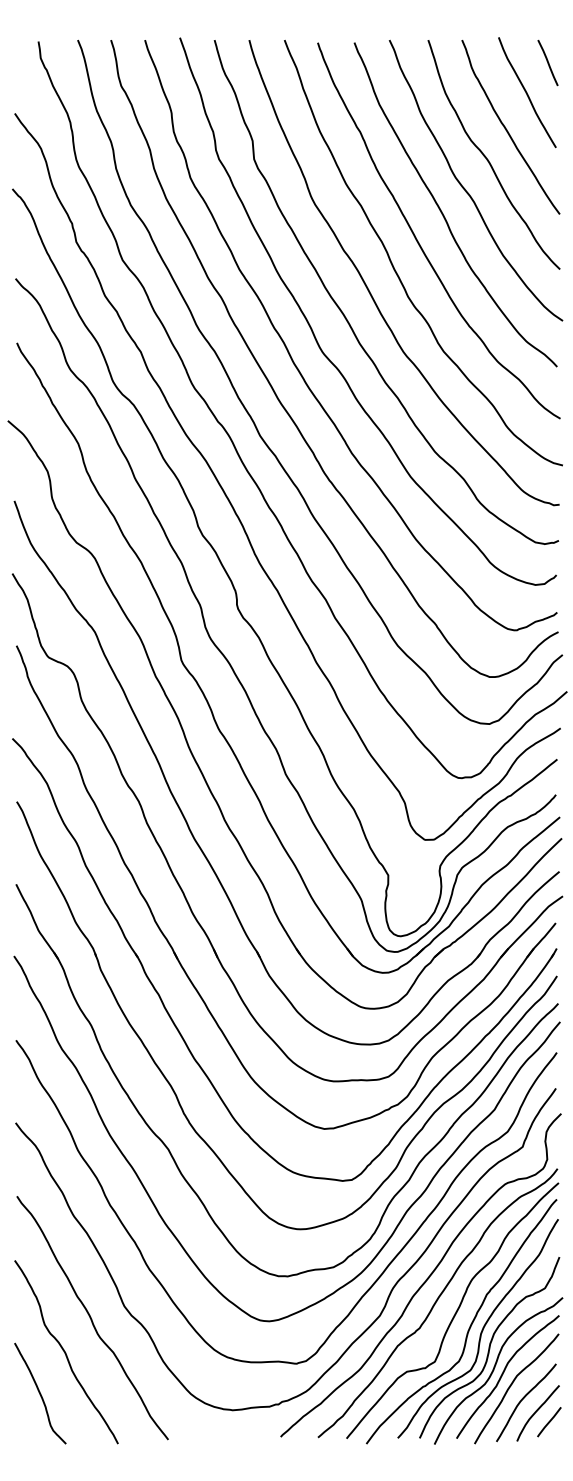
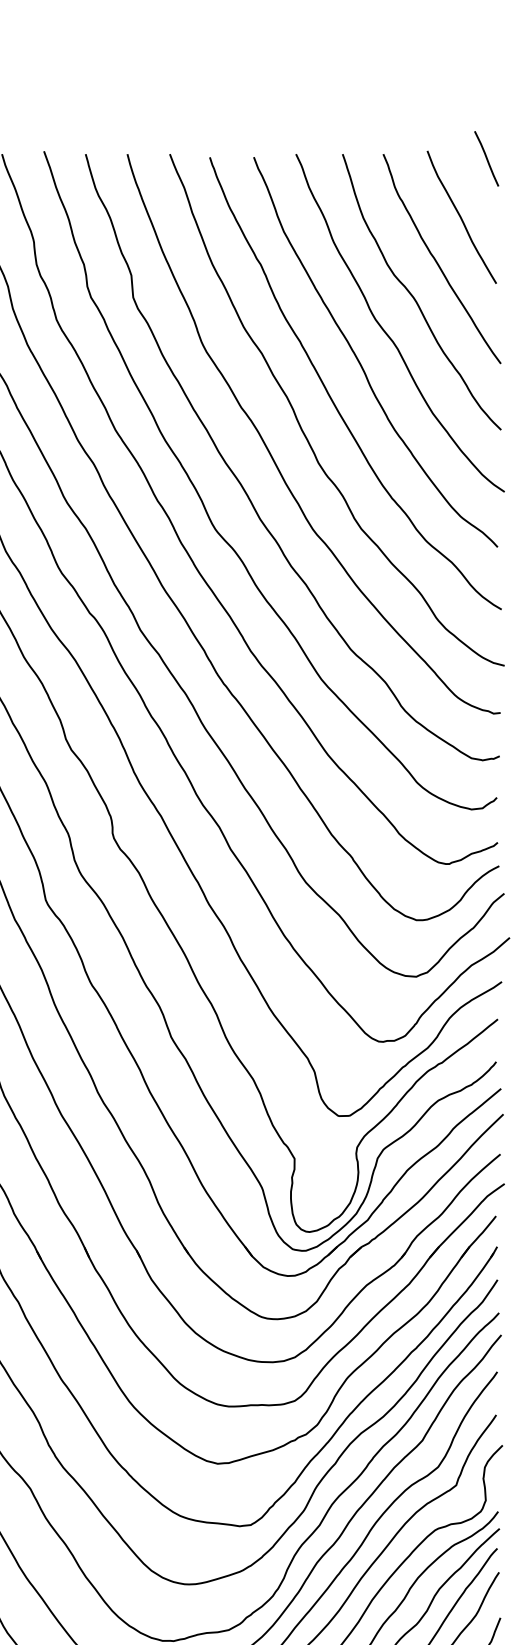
line: (547, 62) -> (486, 158), moved

